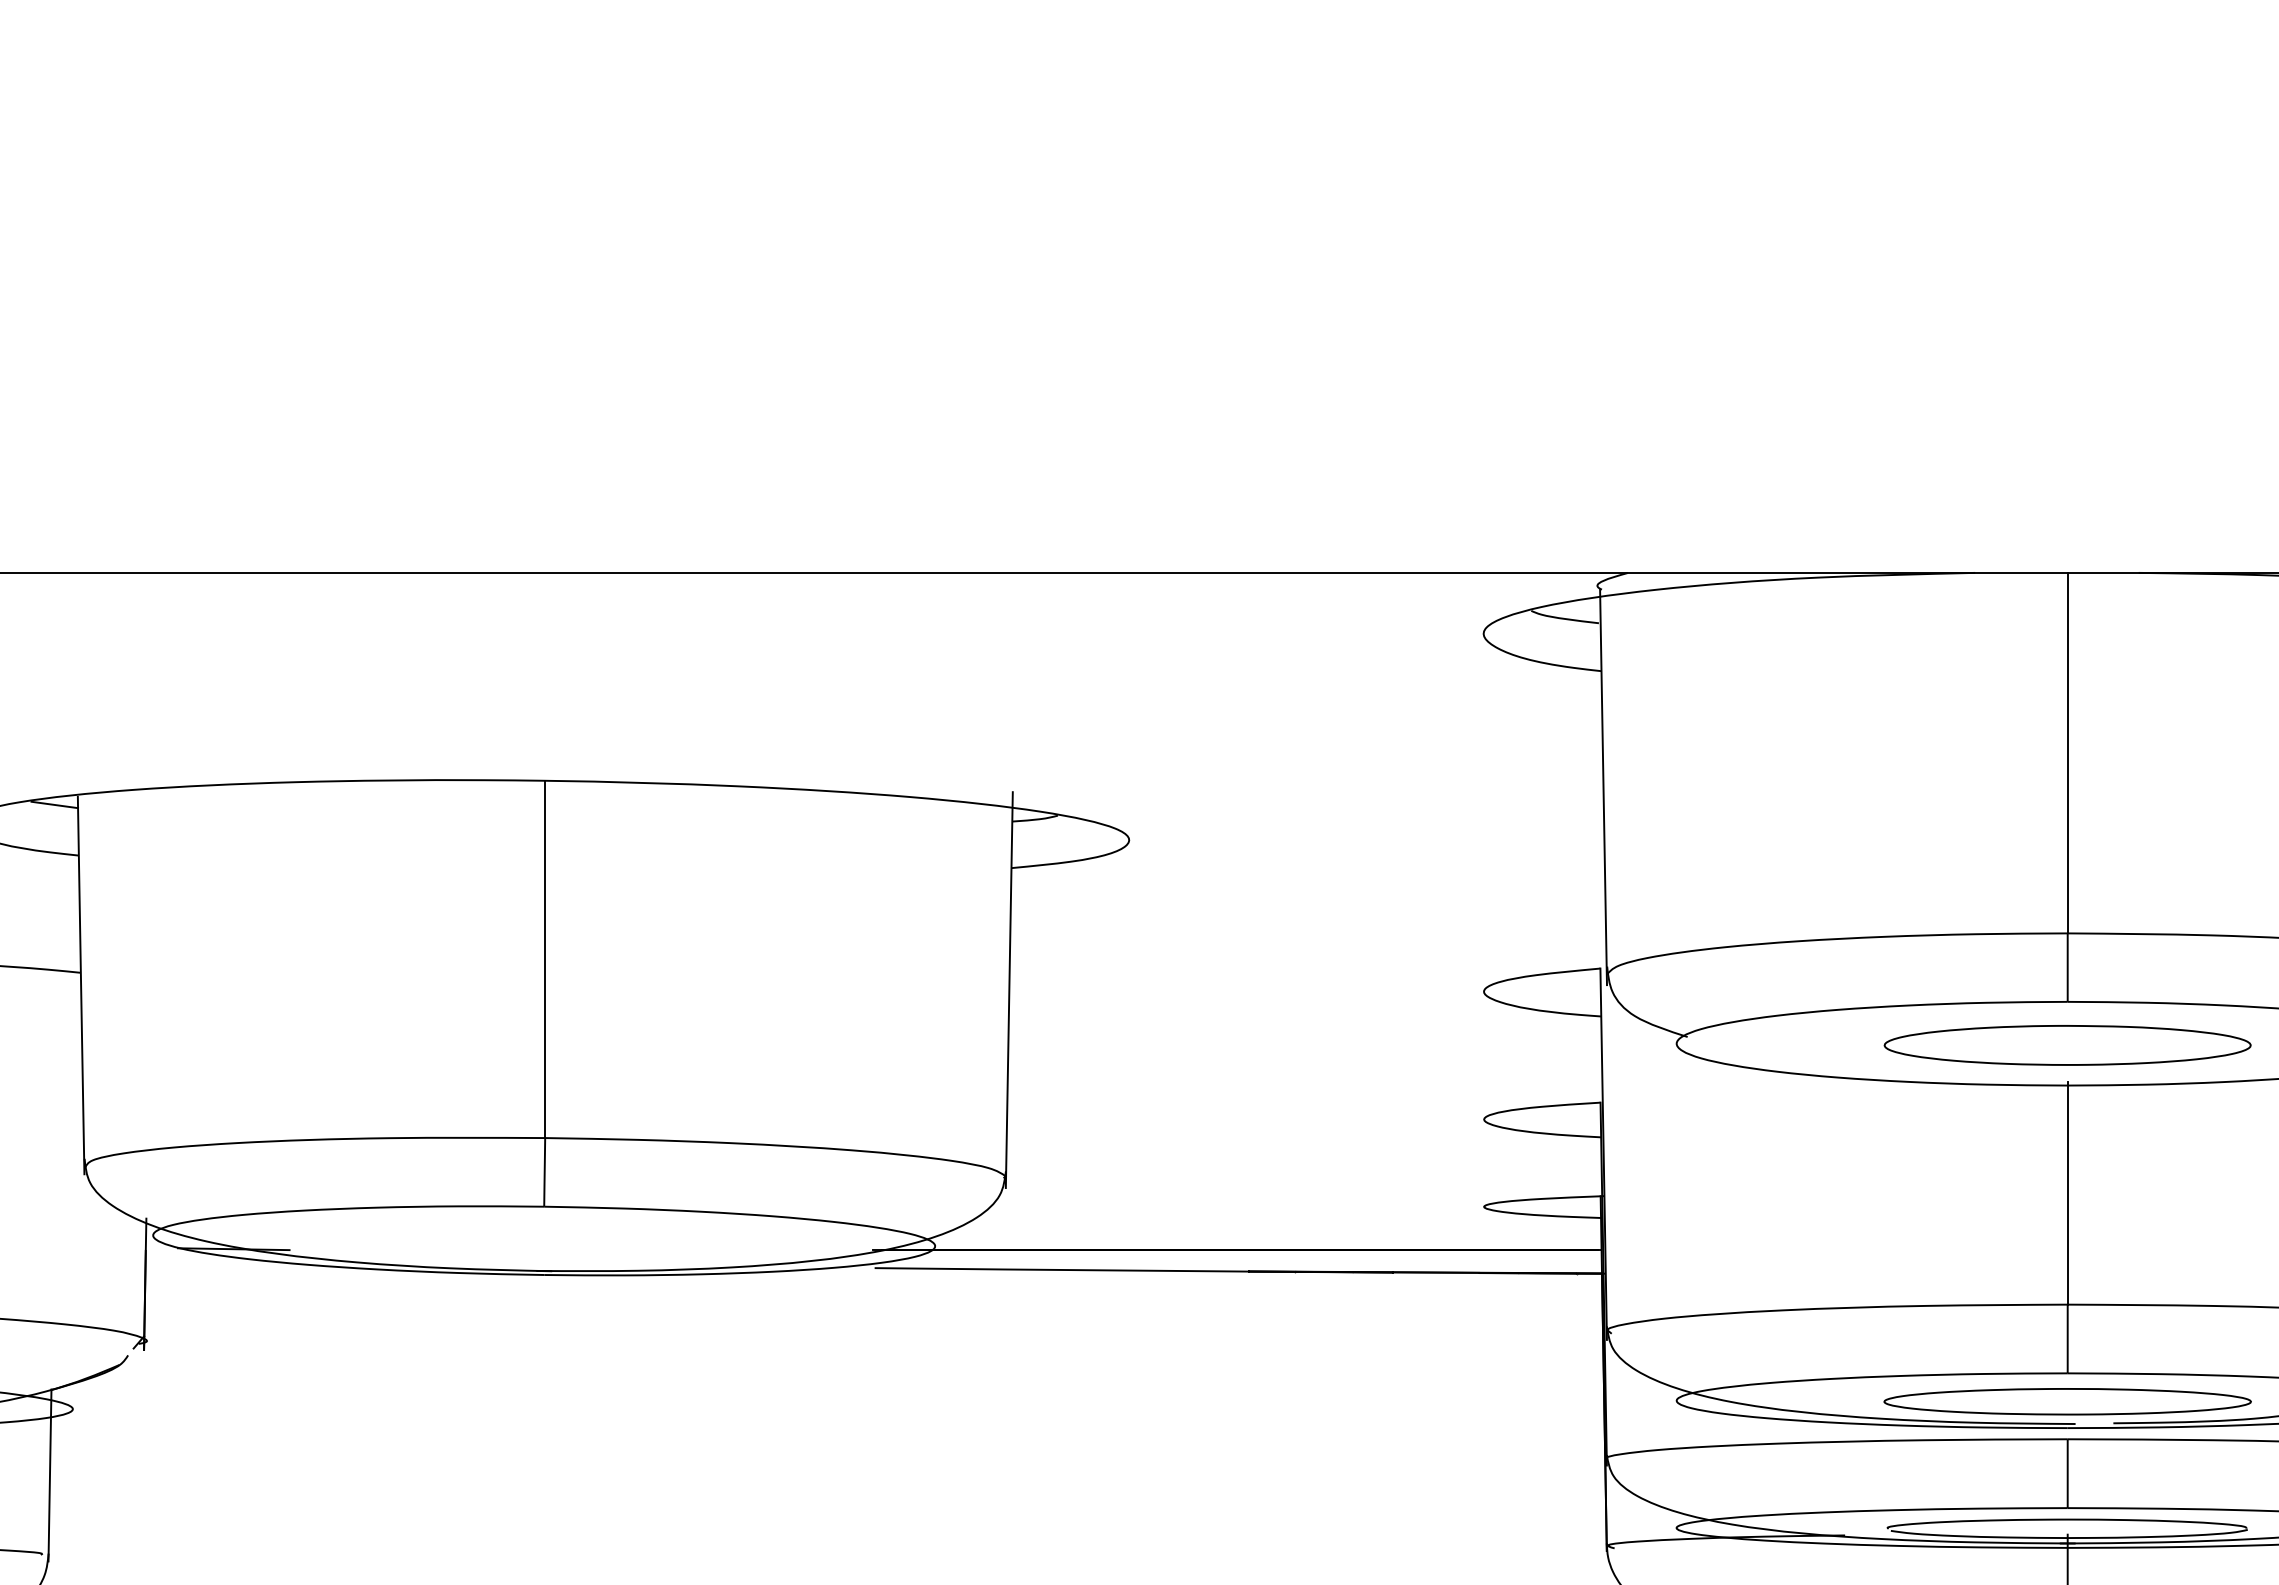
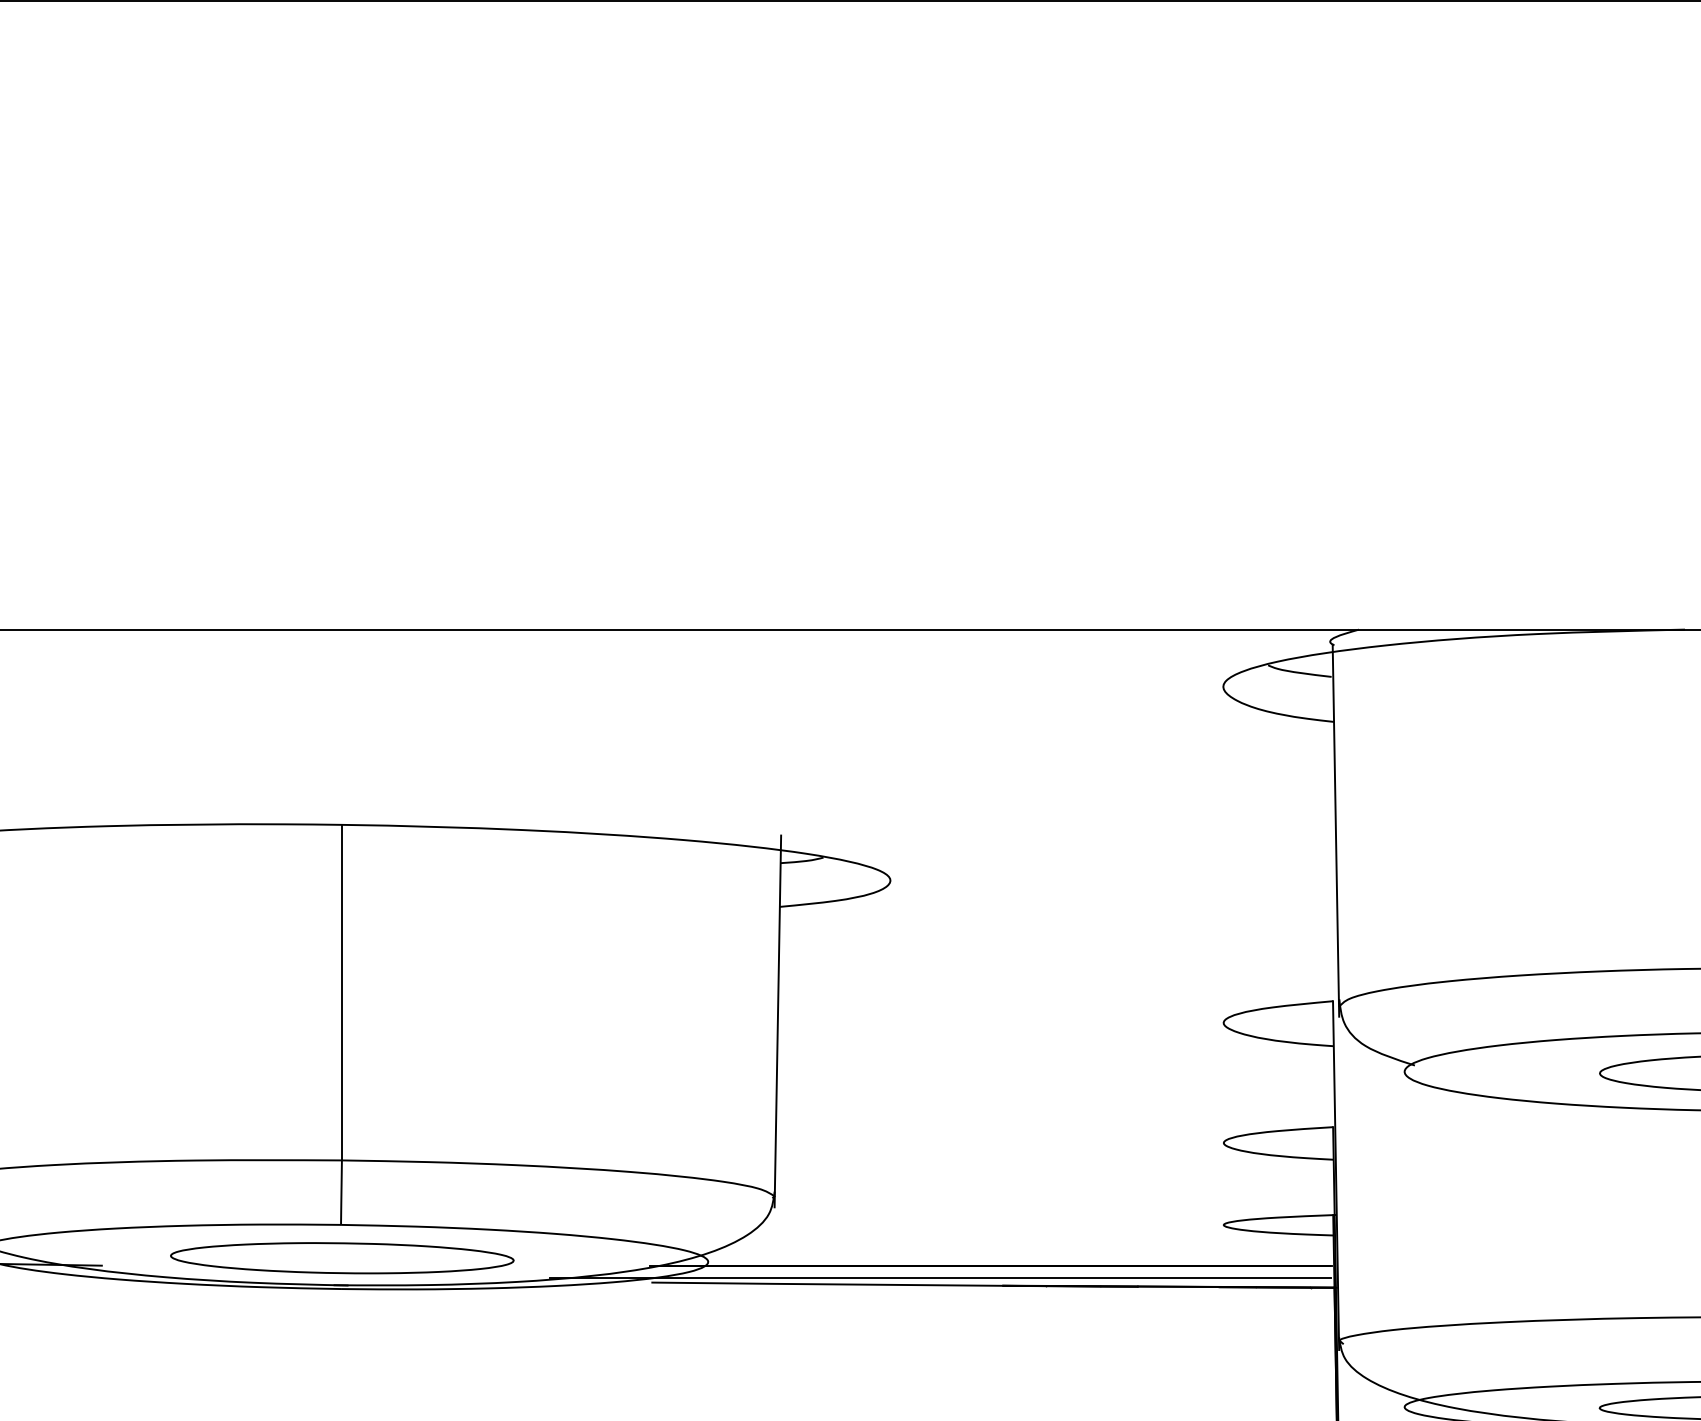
part: (545, 1242) -> (342, 1258), added
line: (1181, 1263) -> (939, 1278), added

